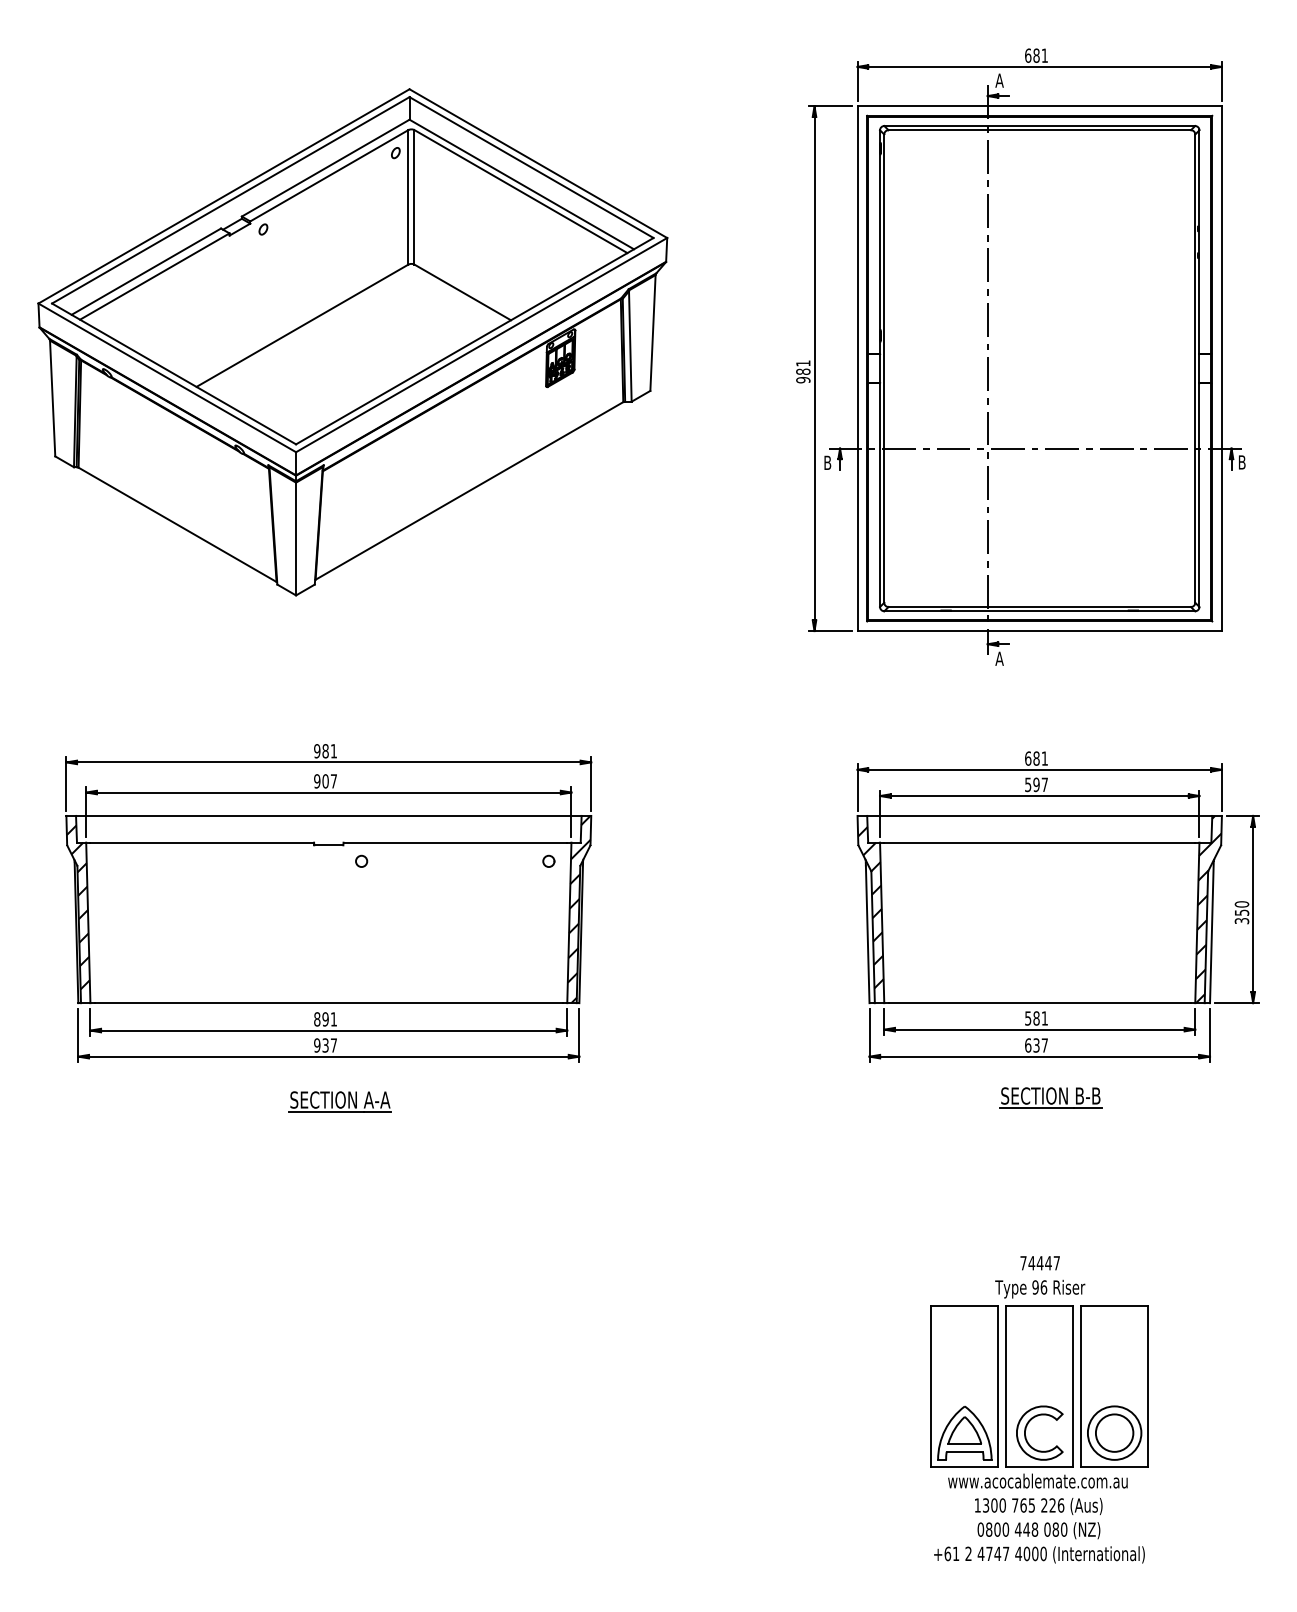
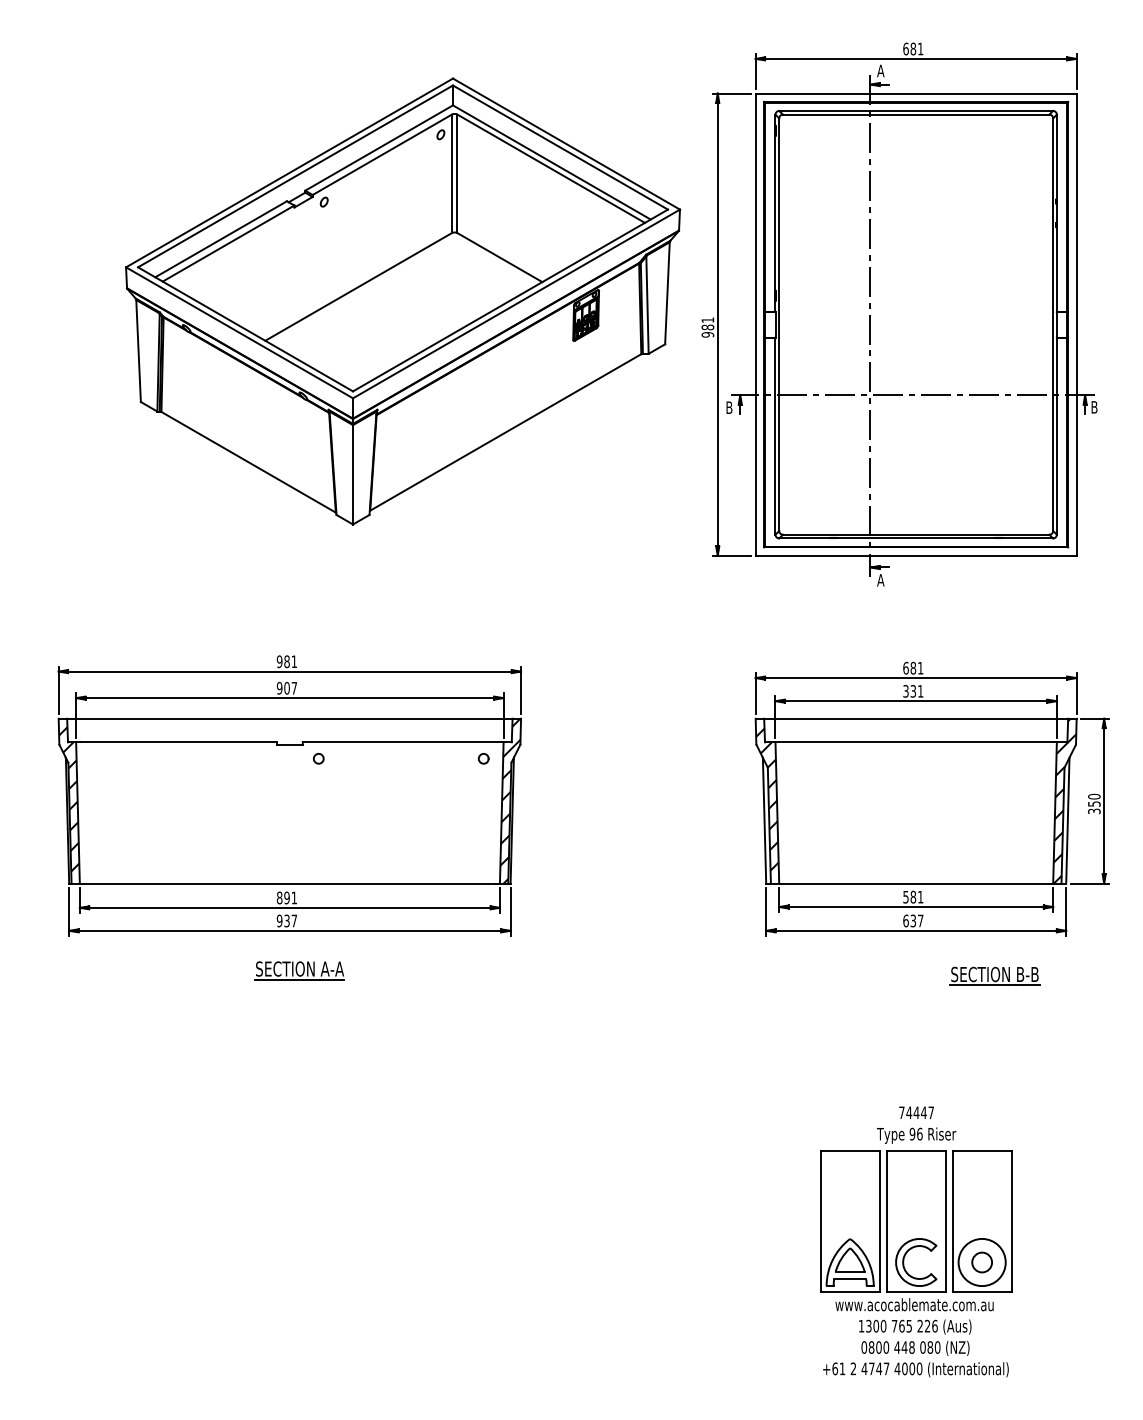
part: (353, 342) -> (403, 301), moved
text: (1036, 785) -> (913, 691), 597 -> 331
part: (1050, 1097) -> (994, 975), moved
circle: (1113, 1433) -> (981, 1262), size x0.6

